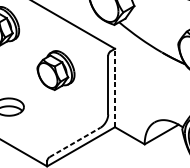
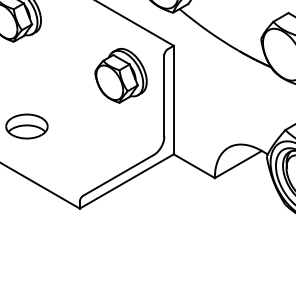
part: (55, 70) -> (120, 75), moved
line: (114, 87) -> (173, 99), dashed -> solid
line: (75, 142) -> (118, 175), dashed -> solid

